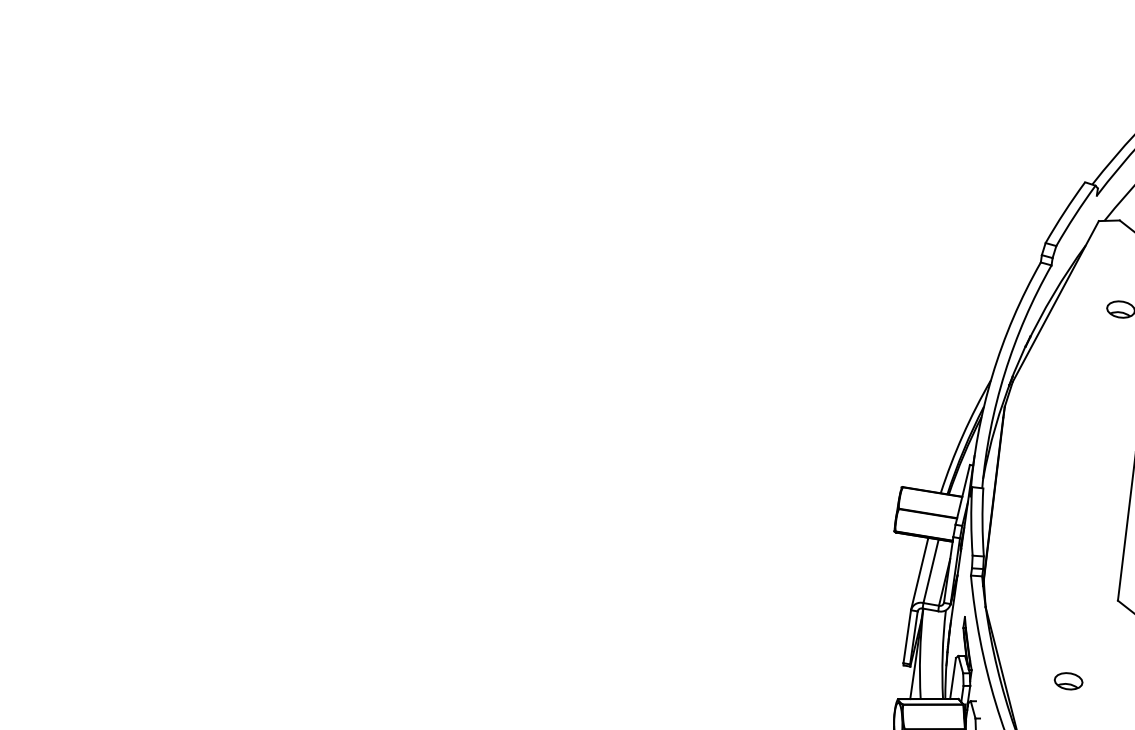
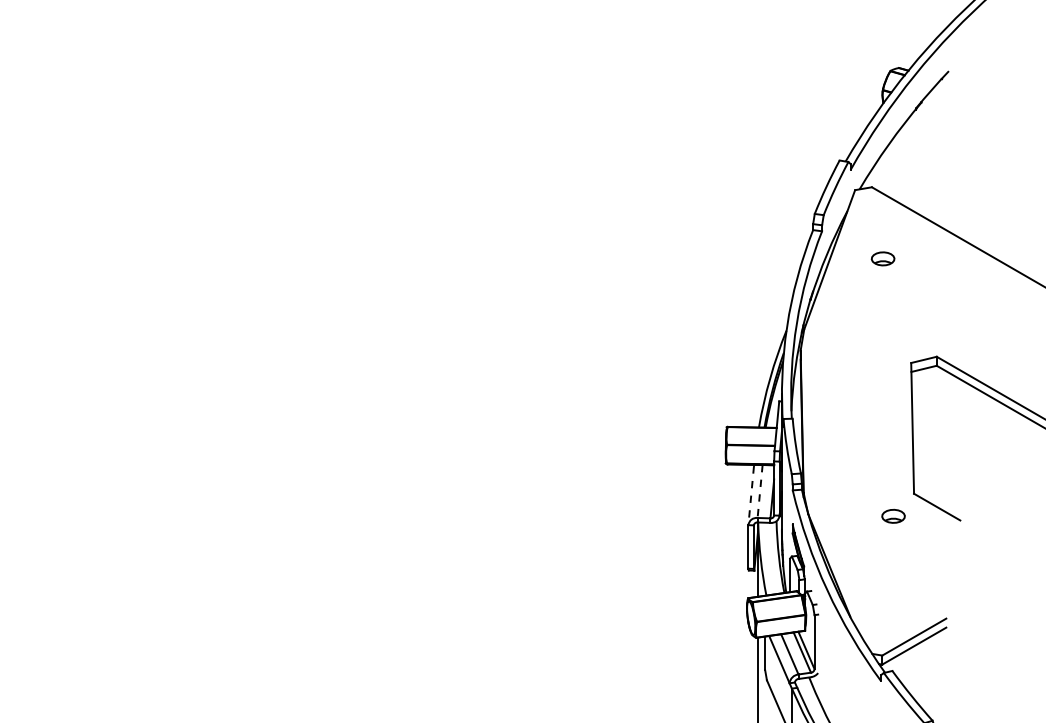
line: (931, 571) -> (760, 491), solid -> dashed
line: (919, 574) -> (751, 495), solid -> dashed
part: (1068, 680) -> (893, 515), moved

